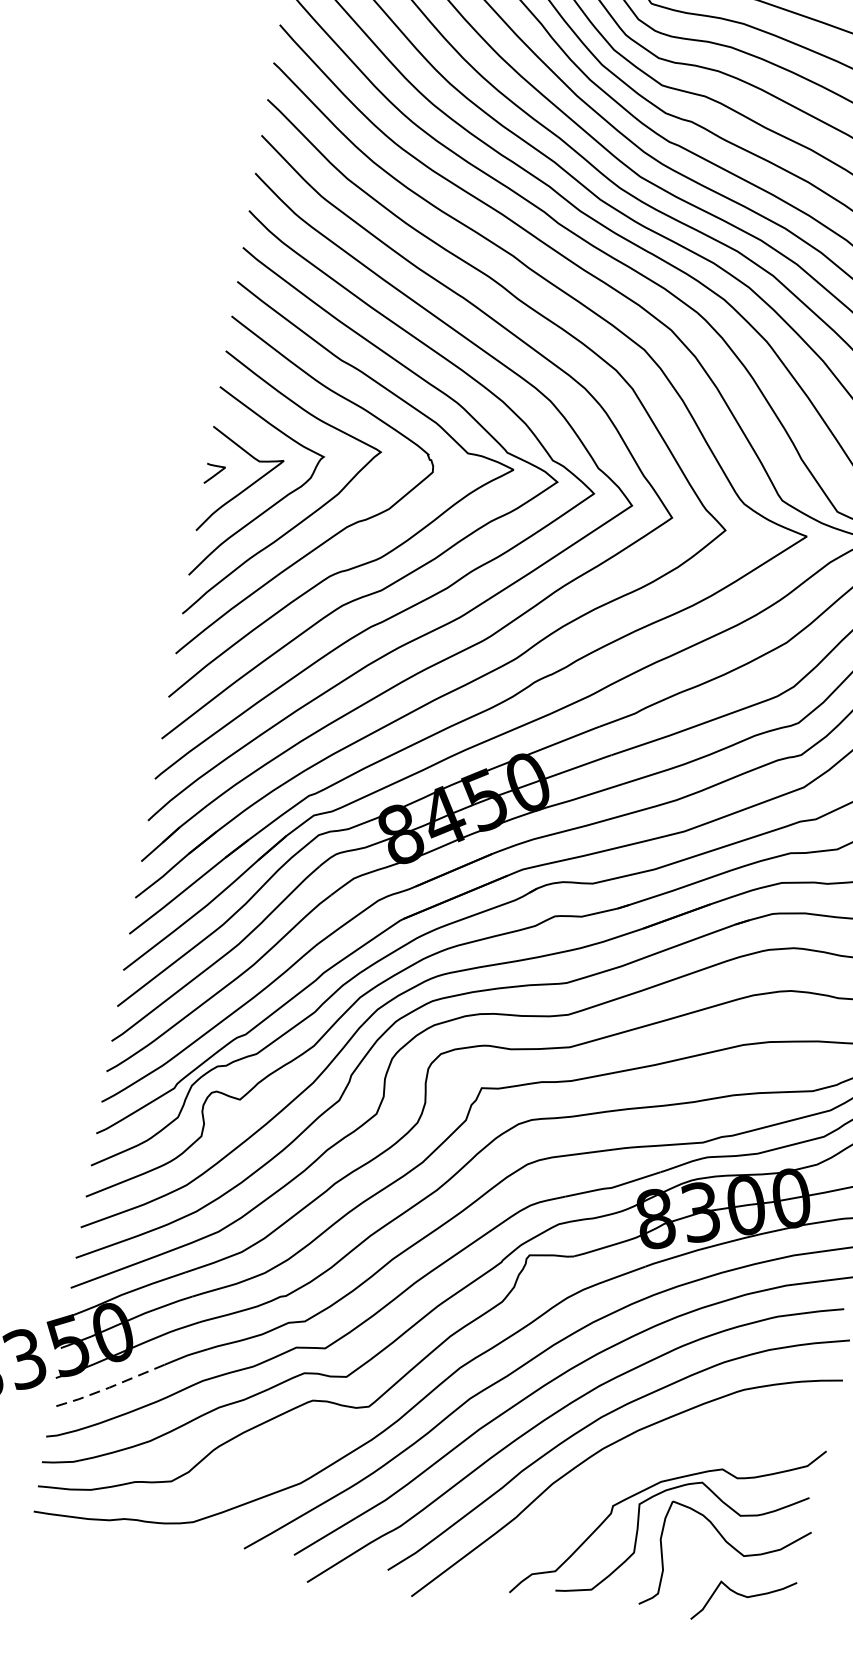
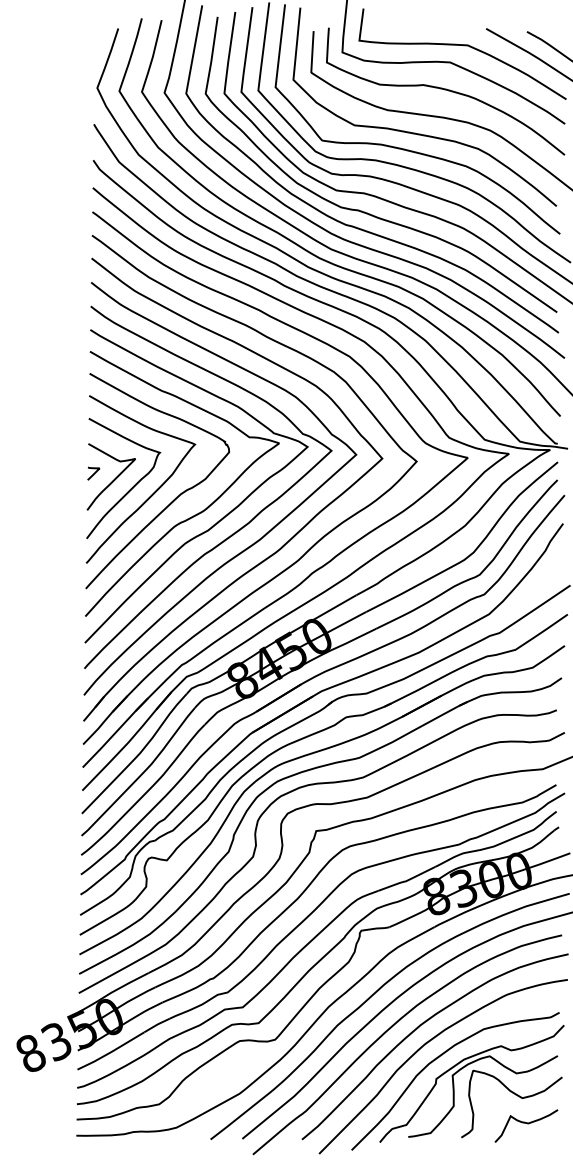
line: (108, 1388) -> (111, 1052), dashed -> solid
curve: (621, 1474) -> (438, 1058), added

